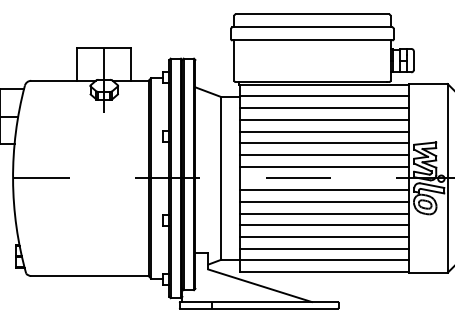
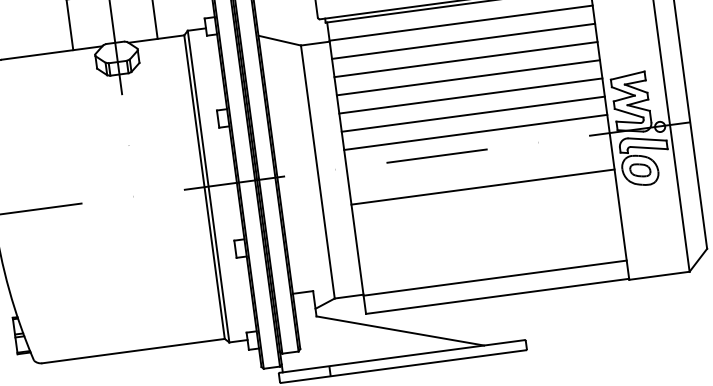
line: (324, 190) -> (480, 169), removed
line: (324, 213) -> (485, 205), removed
line: (324, 225) -> (488, 223), removed
line: (324, 236) -> (490, 240), removed
line: (324, 248) -> (492, 259), removed

